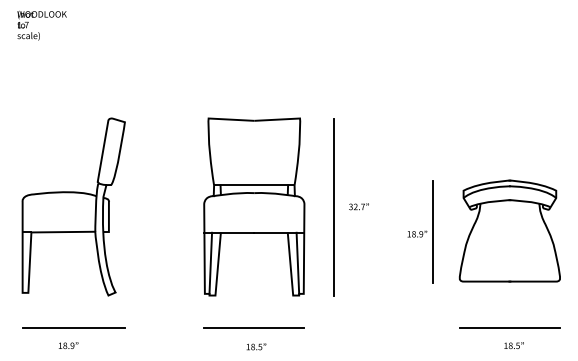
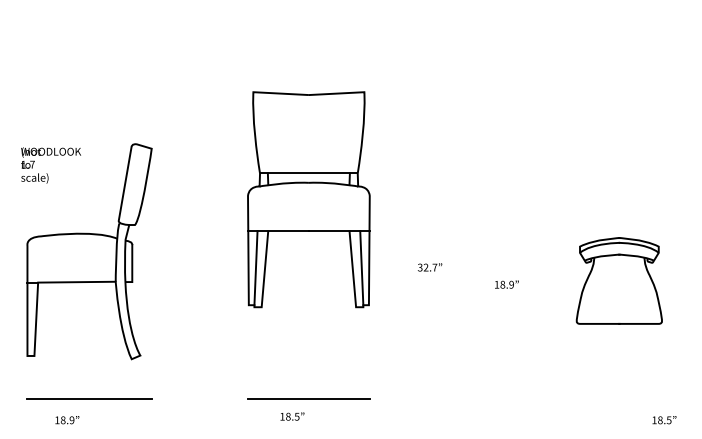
text: (41, 25) -> (50, 165), moved
part: (254, 206) -> (308, 199), moved
line: (333, 206) -> (405, 251), removed
text: (358, 206) -> (429, 267), moved
part: (510, 230) -> (619, 280), size x0.7
line: (432, 231) -> (525, 281), removed
line: (510, 327) -> (619, 398), removed
text: (68, 345) -> (67, 420), moved
text: (514, 345) -> (664, 420), moved
text: (256, 346) -> (292, 416), moved

